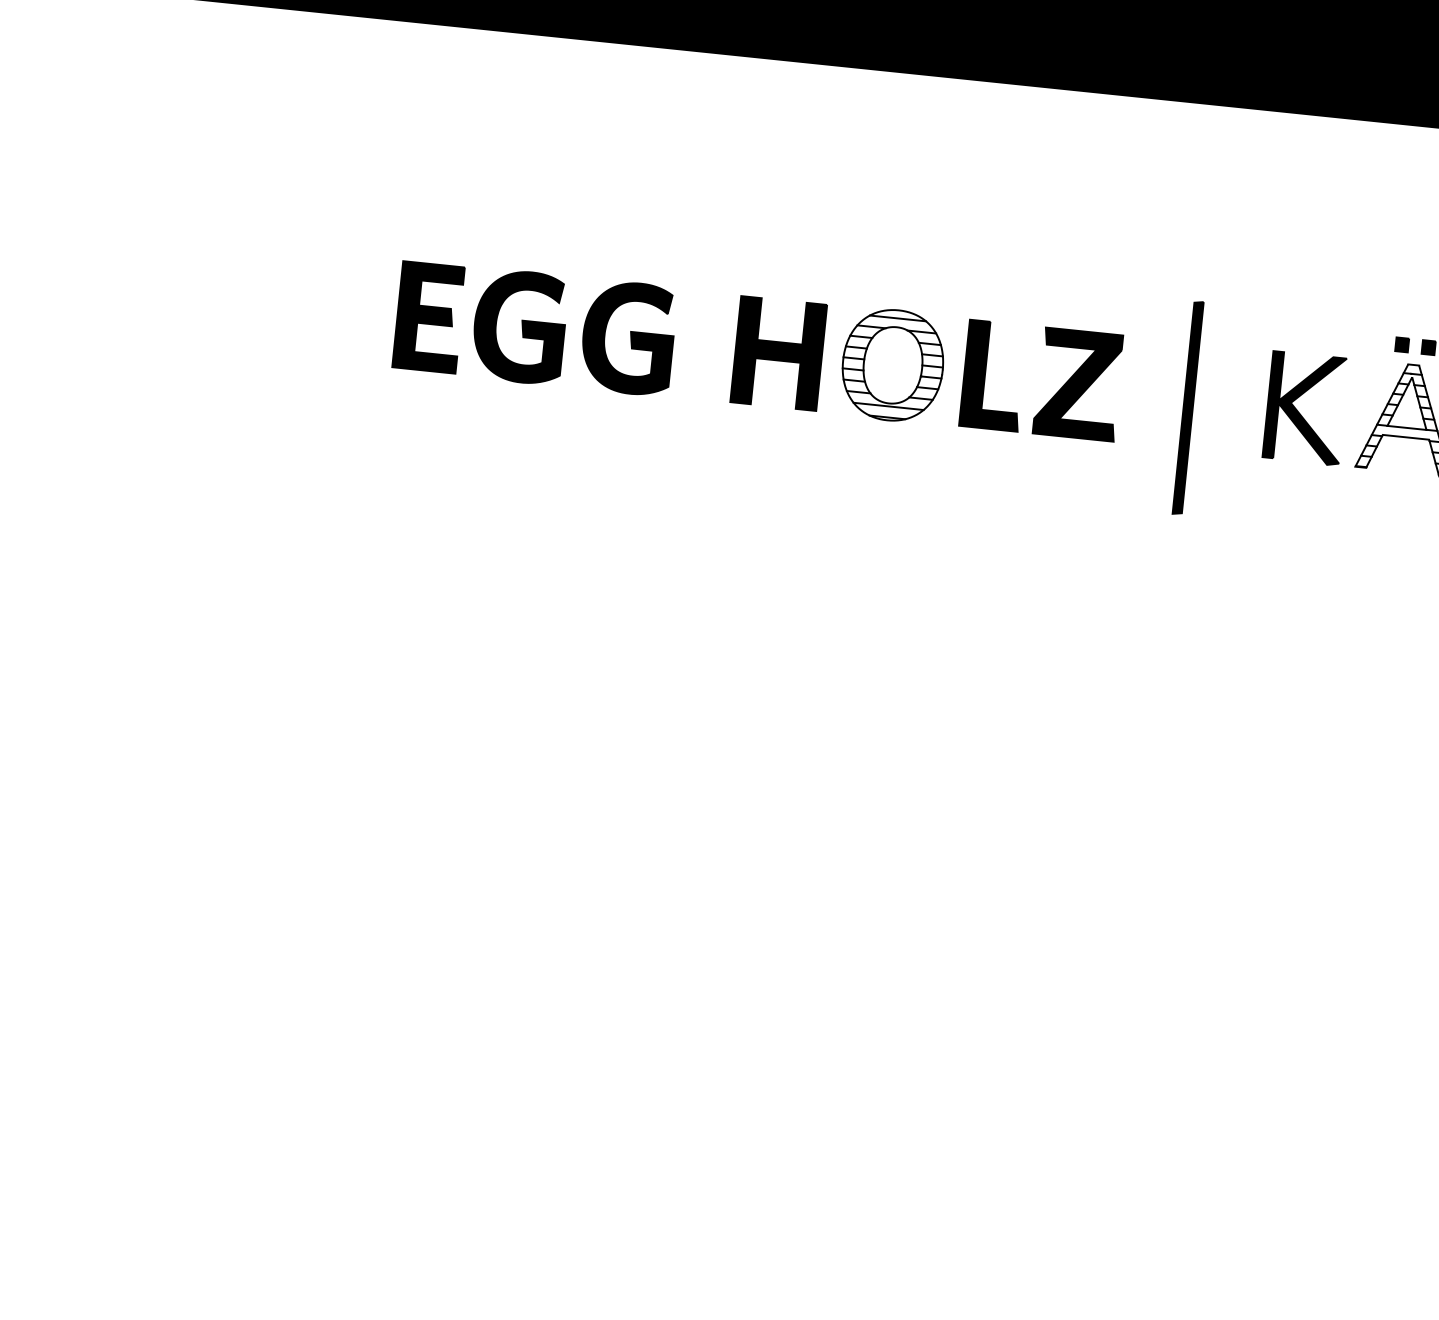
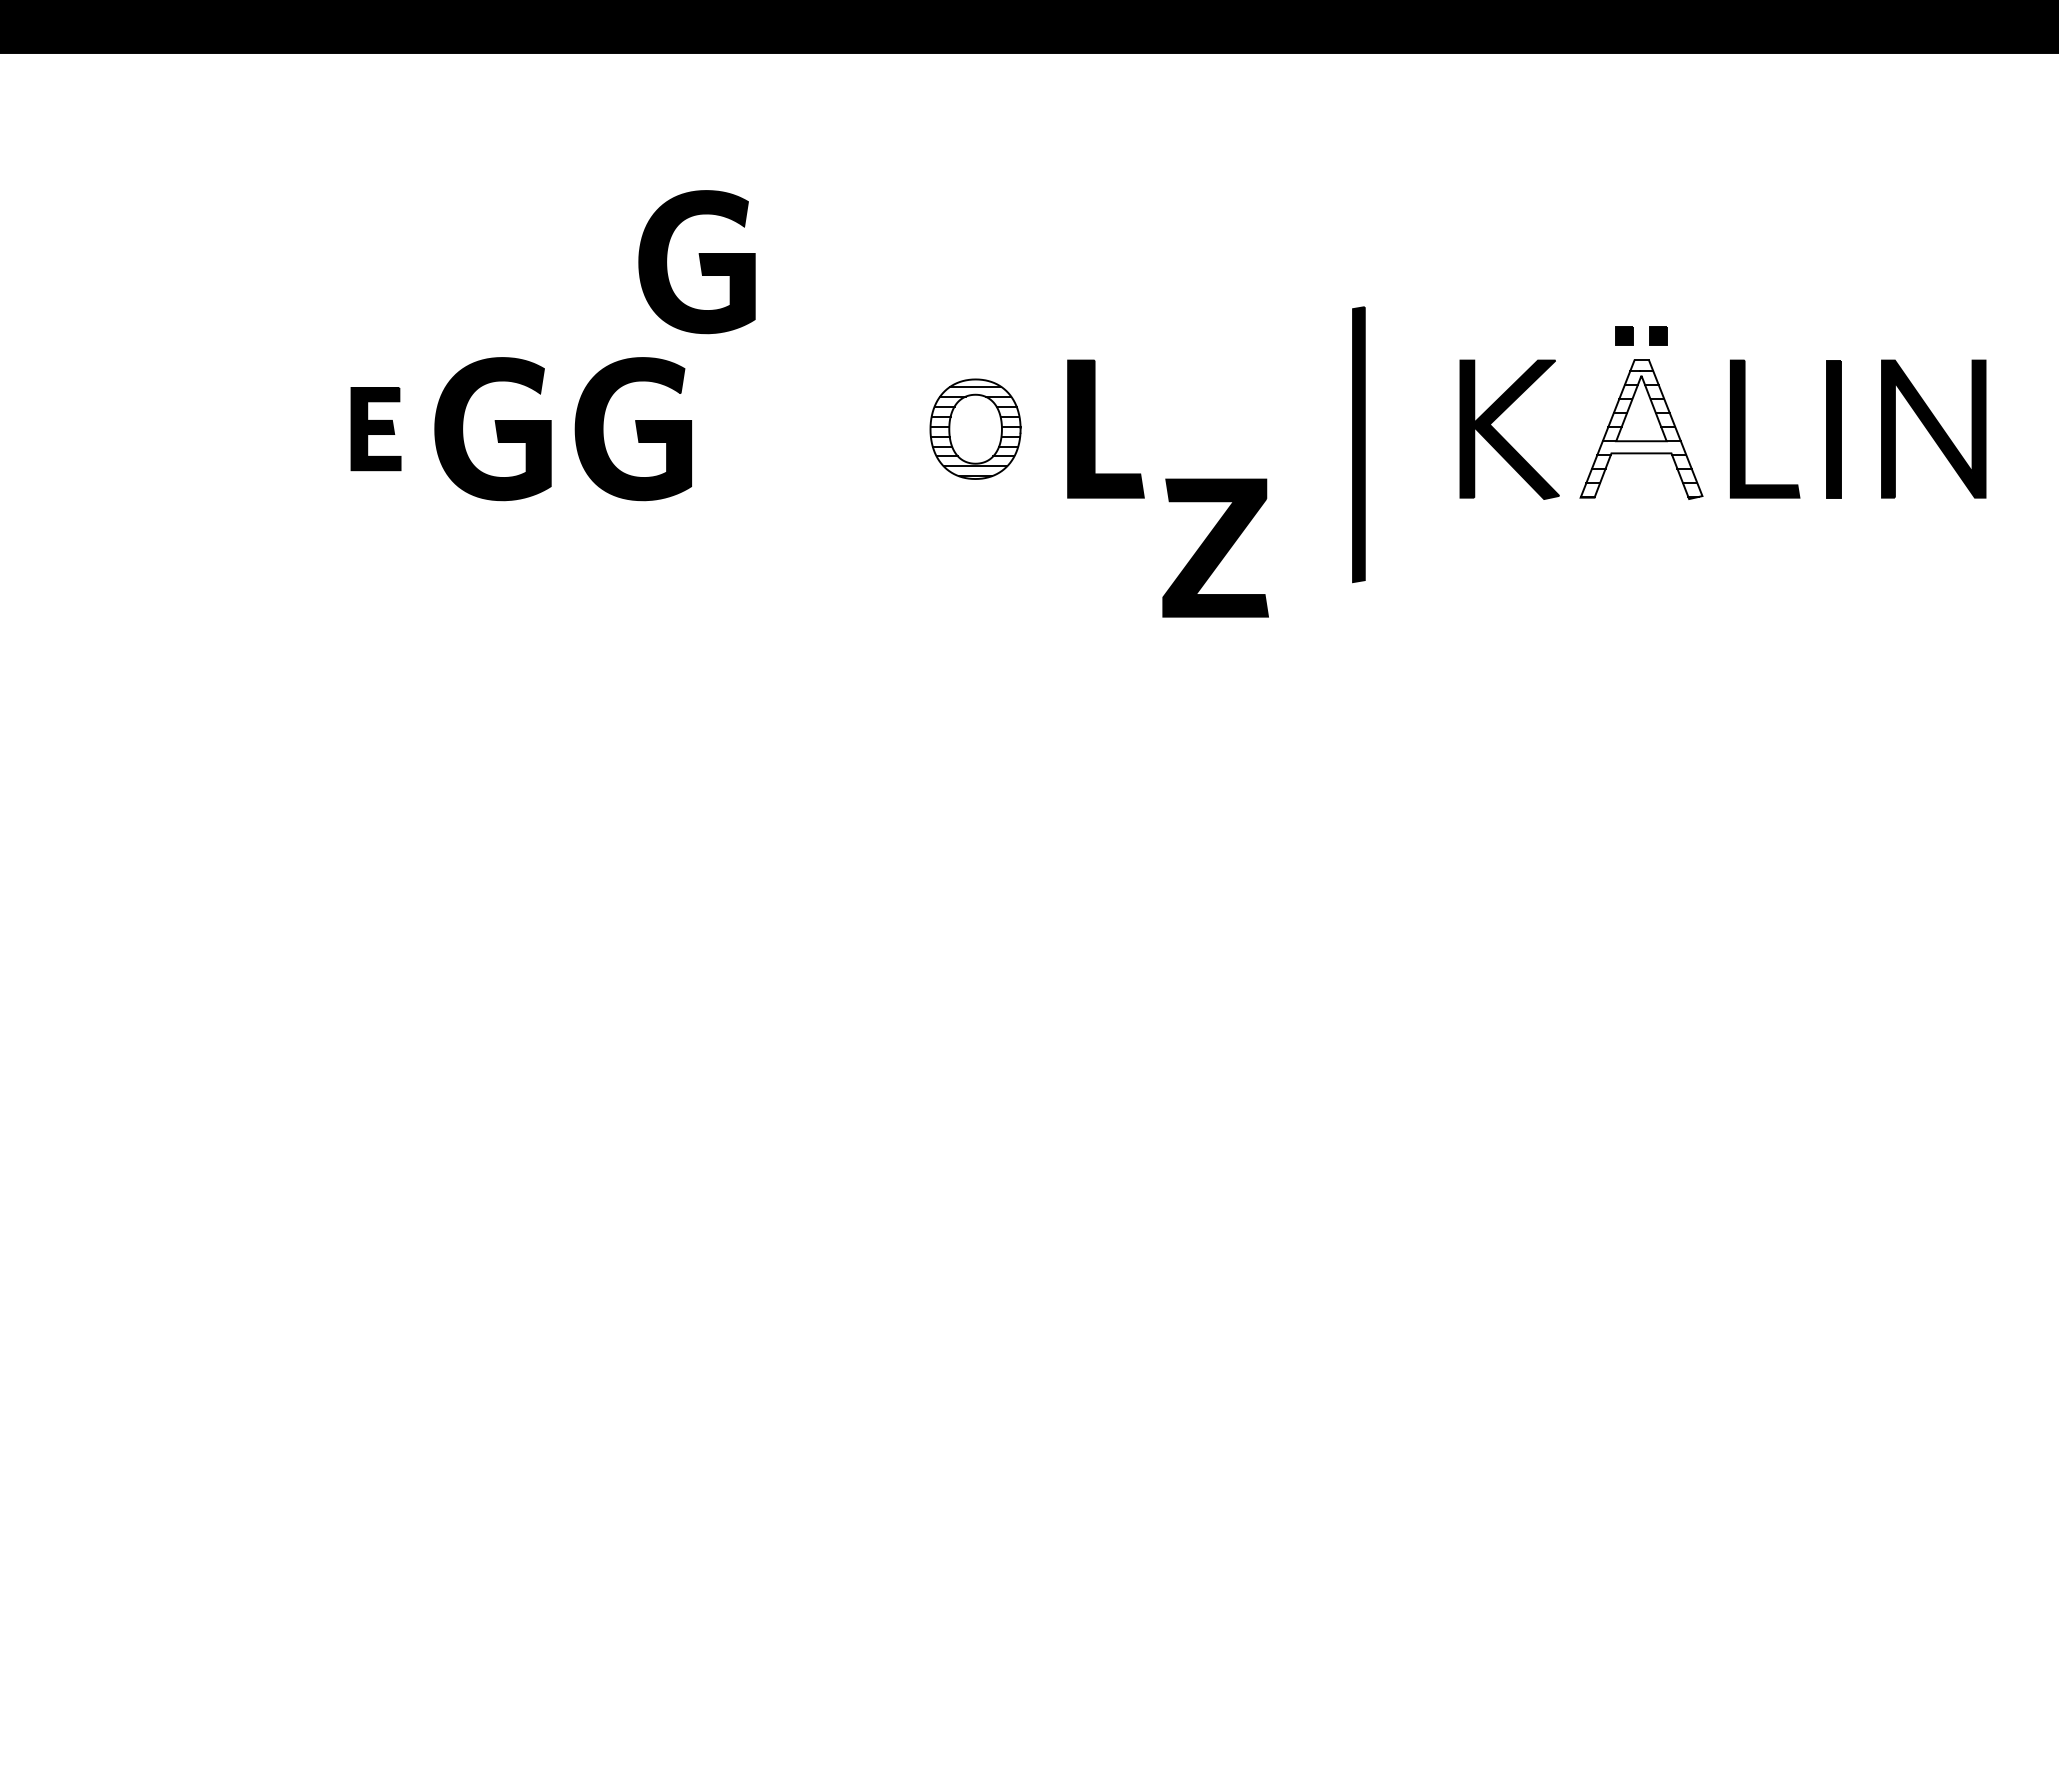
part: (690, 214) -> (696, 262), added
part: (428, 316) -> (375, 428), size x0.6
part: (778, 353) -> (827, 429), removed
part: (892, 365) -> (975, 429), size x0.7
part: (1078, 384) -> (1215, 547), moved

